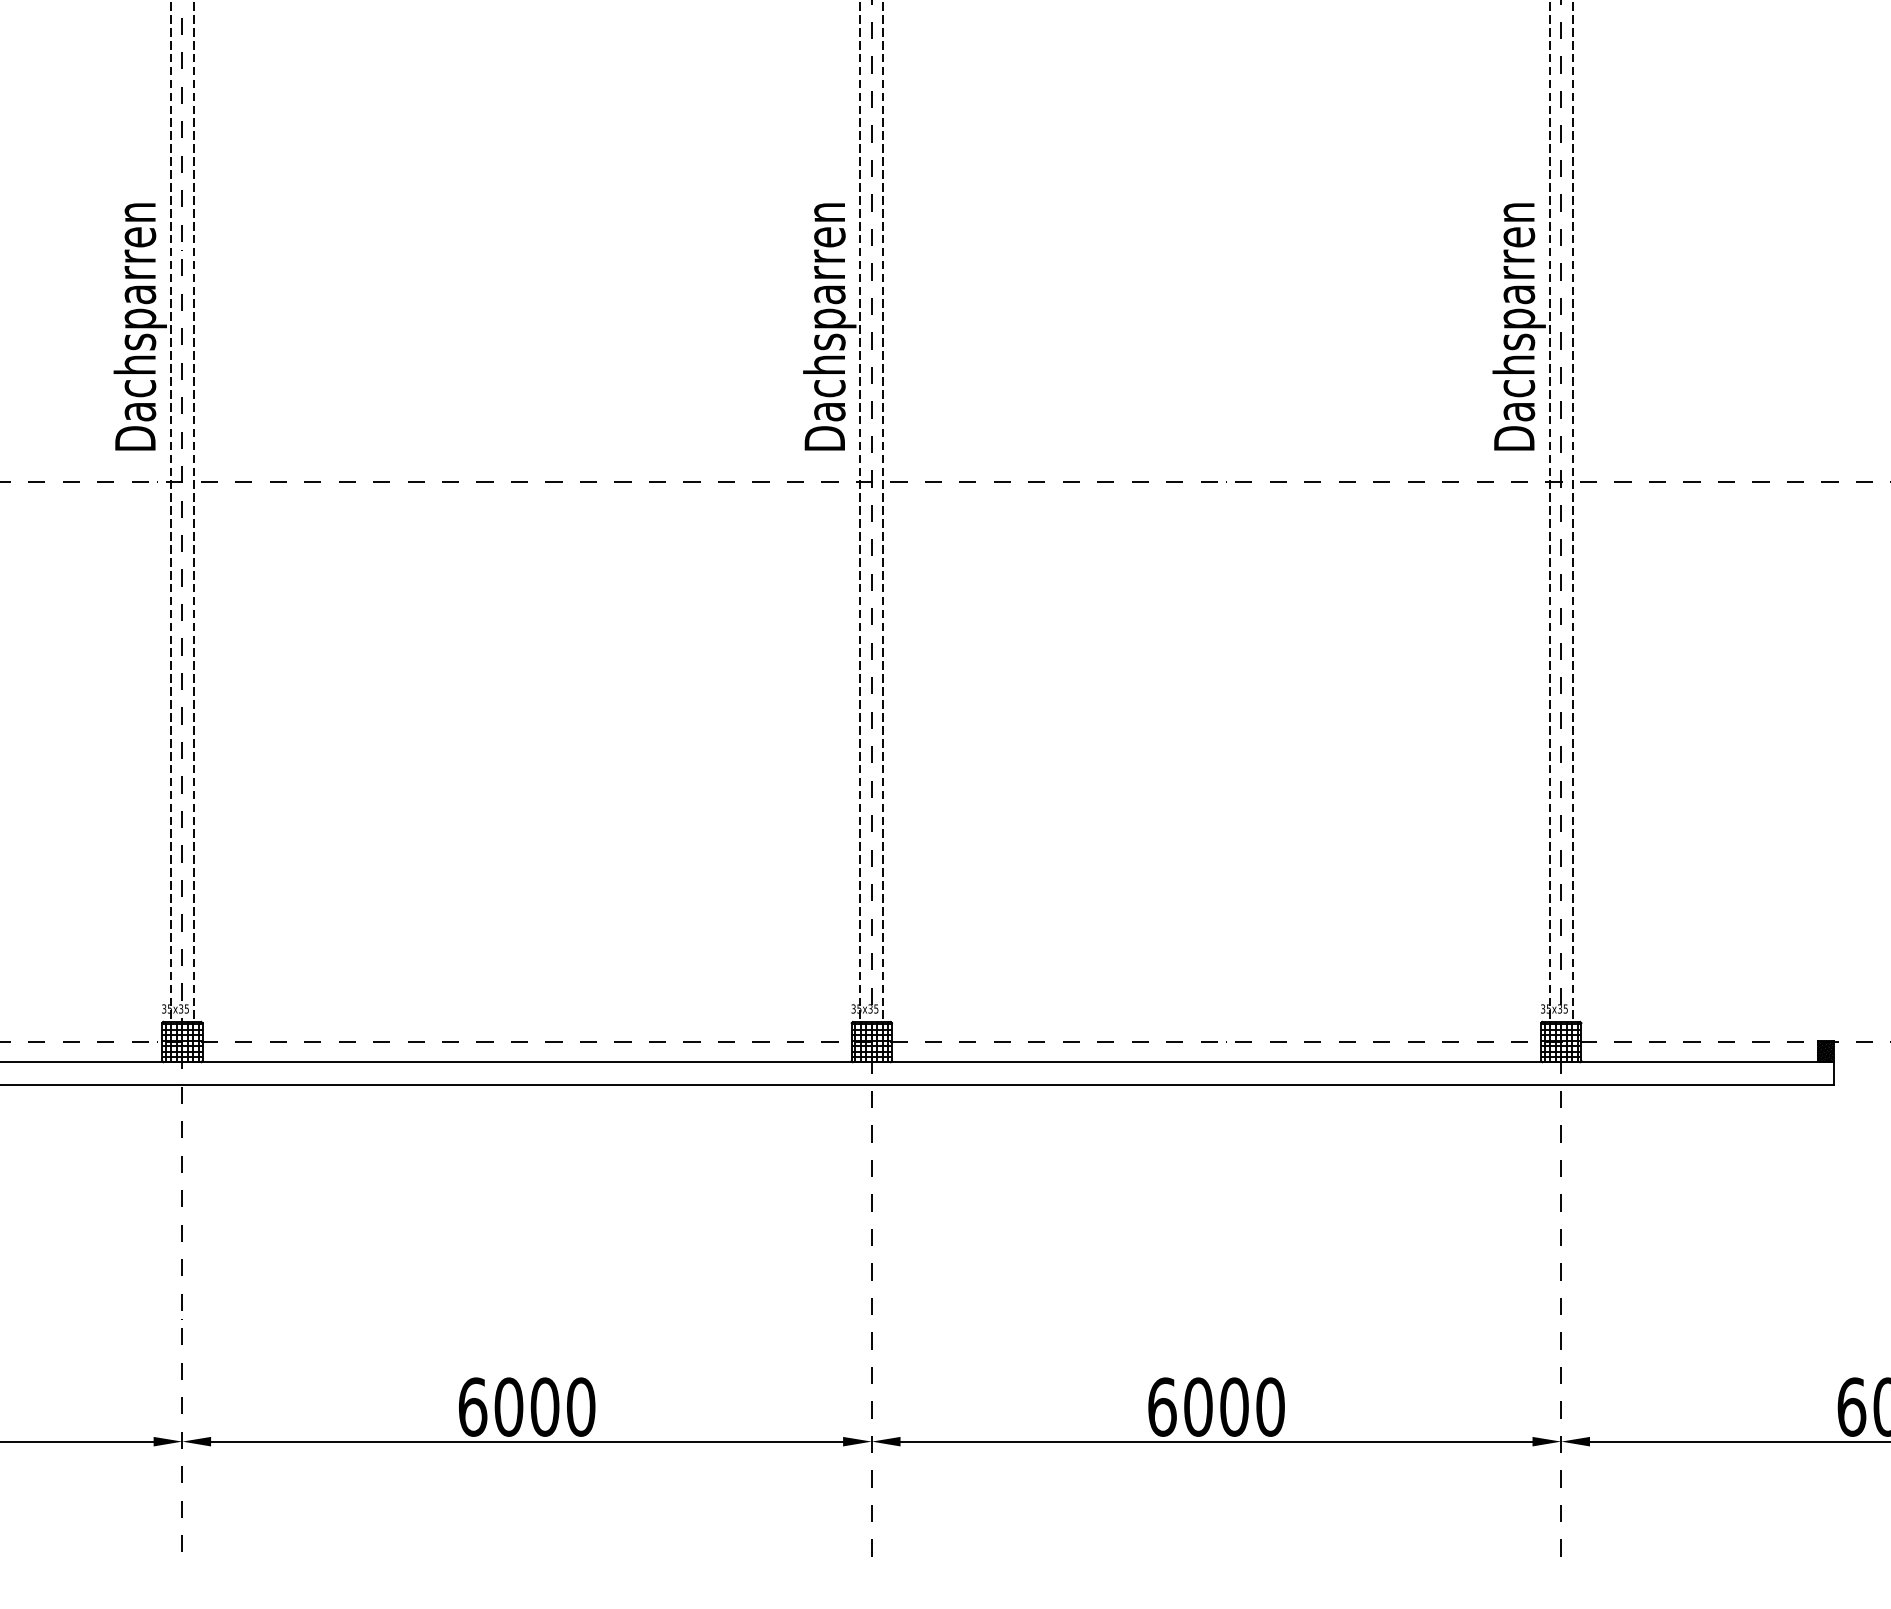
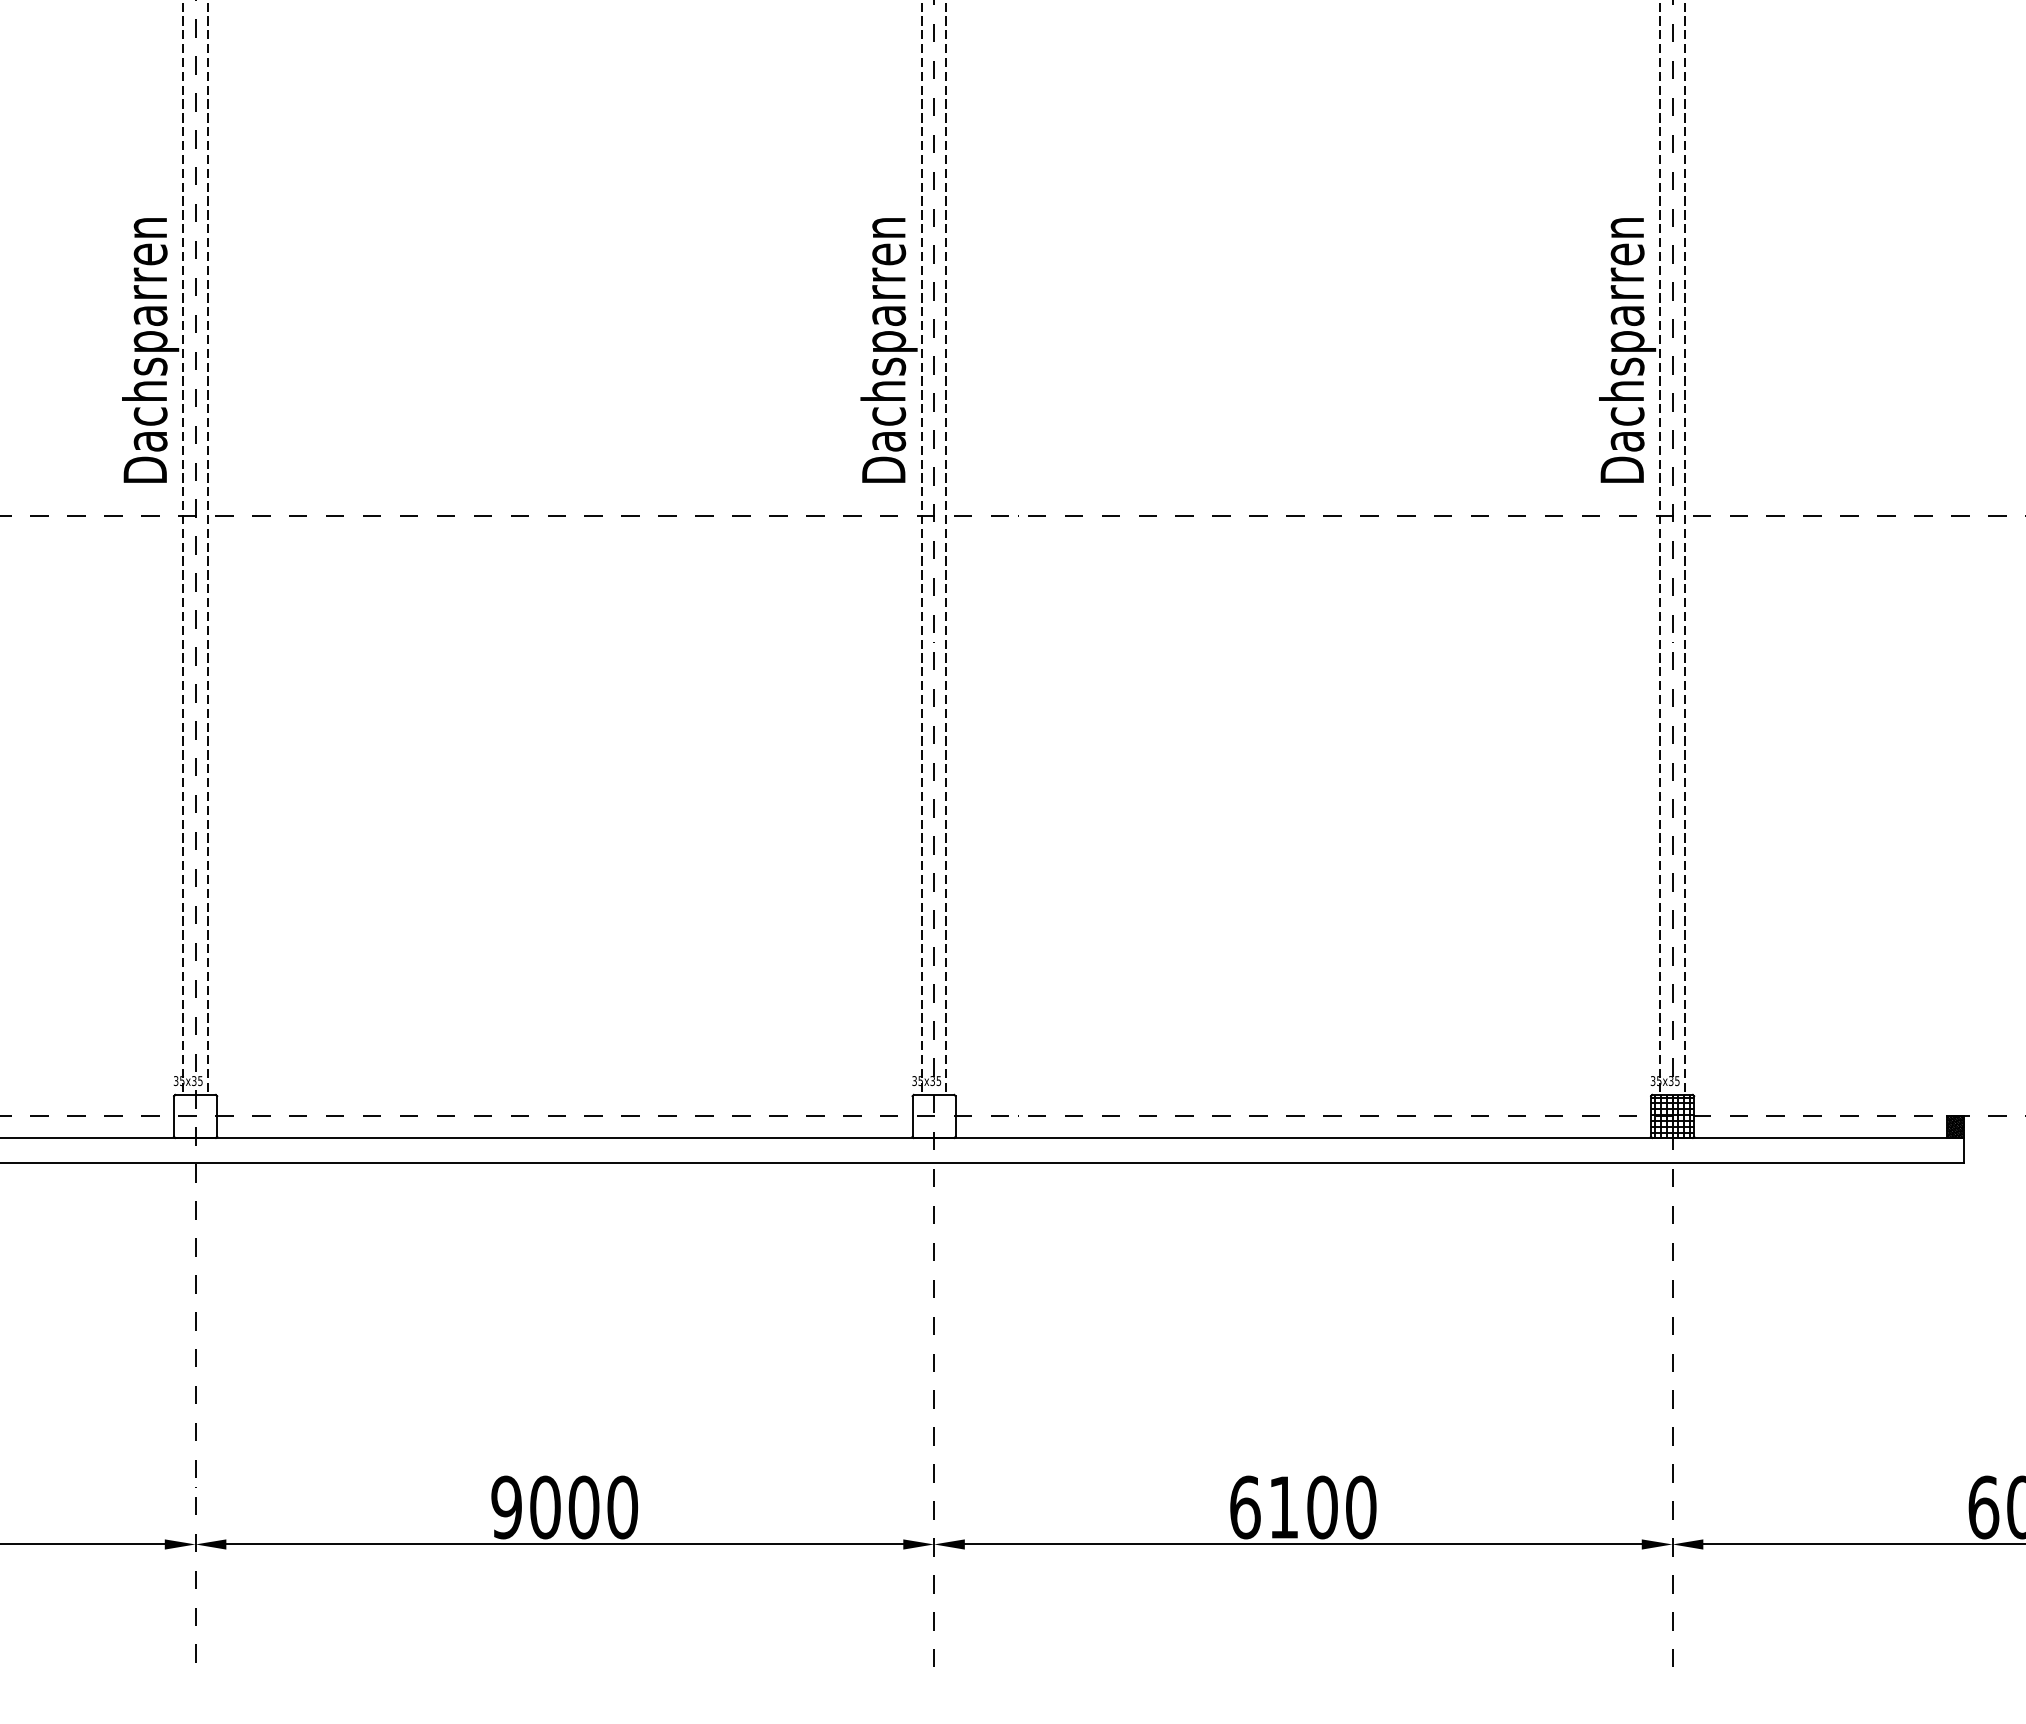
hatch: (182, 1042) -> (195, 1116), removed
hatch: (871, 1042) -> (933, 1116), removed
text: (472, 1407) -> (506, 1507), 6000 -> 9000
text: (1198, 1407) -> (1283, 1507), 6000 -> 6100

